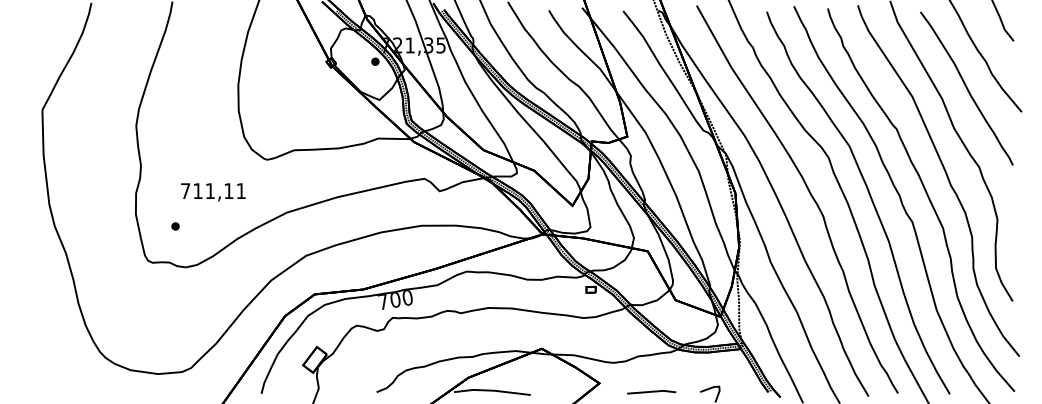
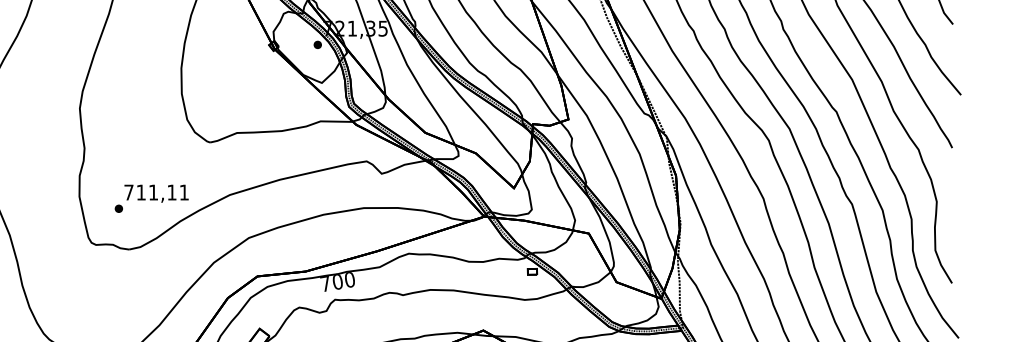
text: (213, 192) -> (156, 193), moved

